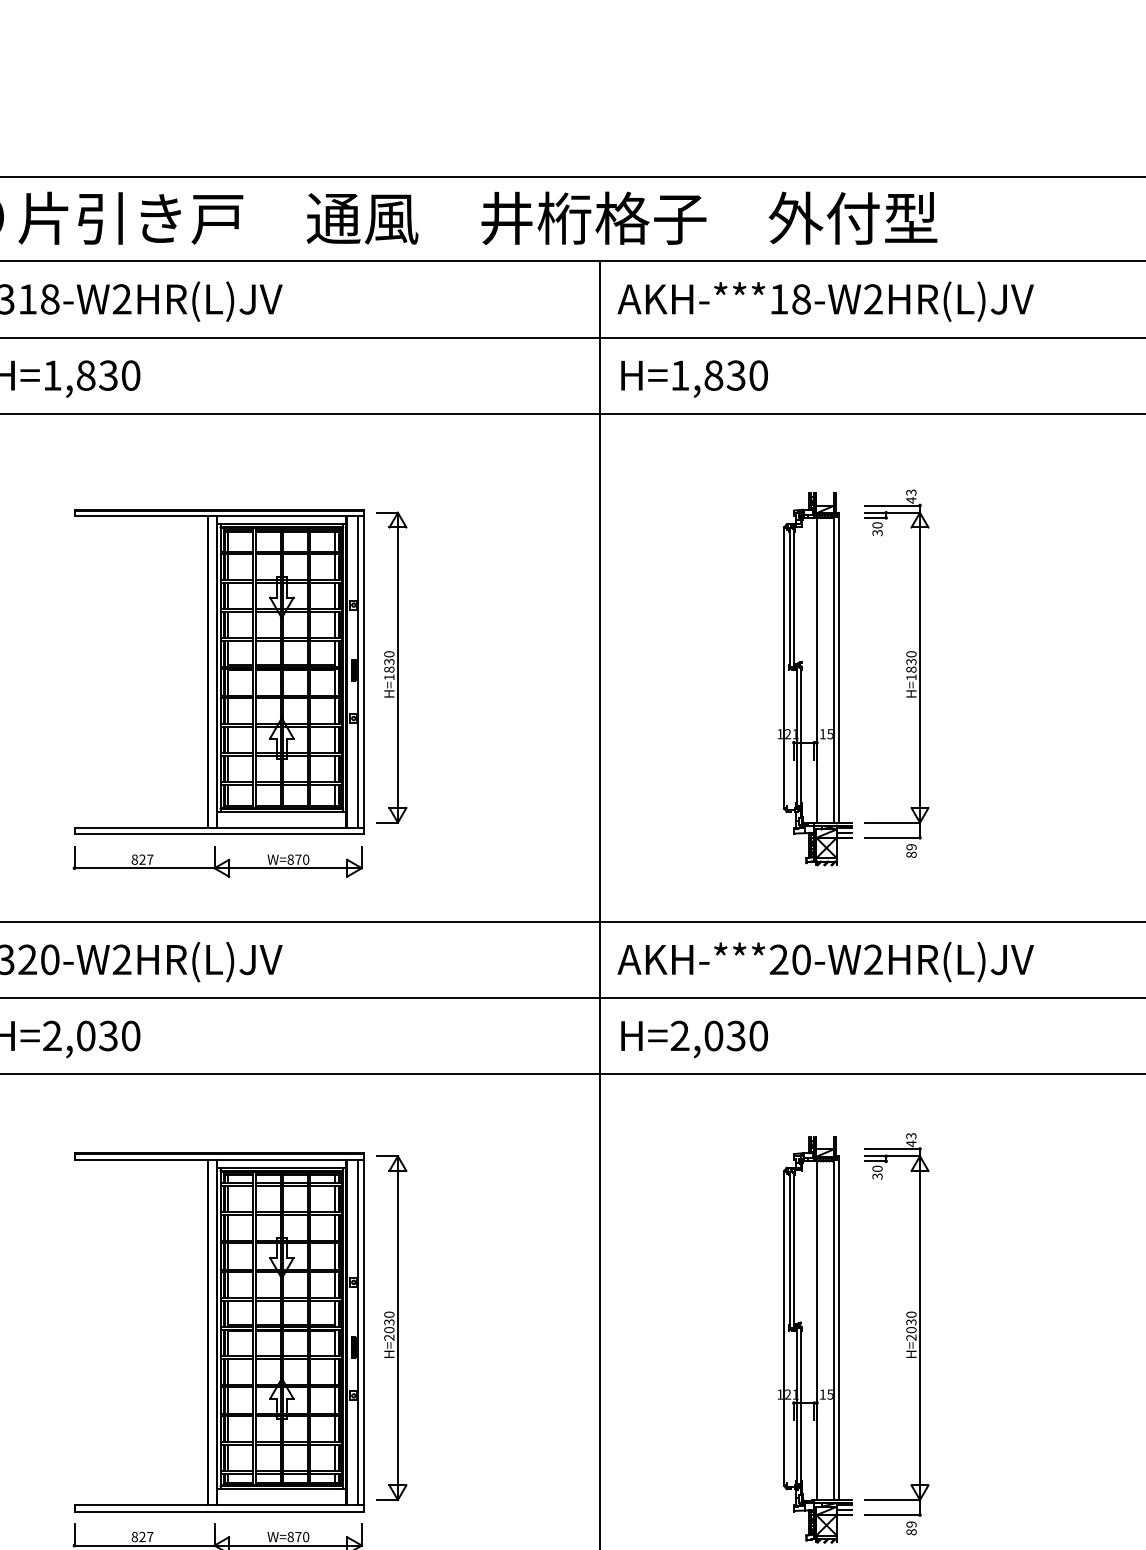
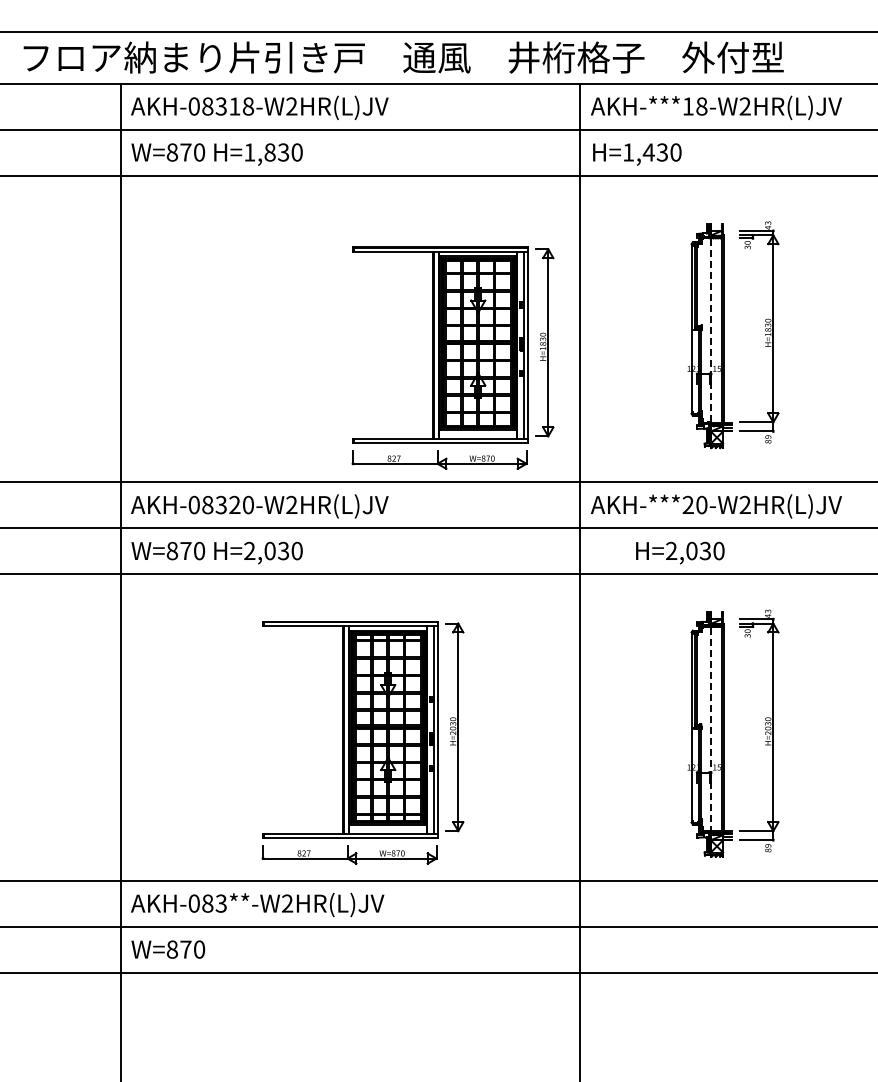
text: (713, 375) -> (648, 152), H=1,830 -> H=1,430
line: (817, 670) -> (711, 330), solid -> dashed
part: (239, 692) -> (452, 357), moved
text: (694, 1038) -> (680, 552), moved
line: (817, 1331) -> (711, 729), solid -> dashed

